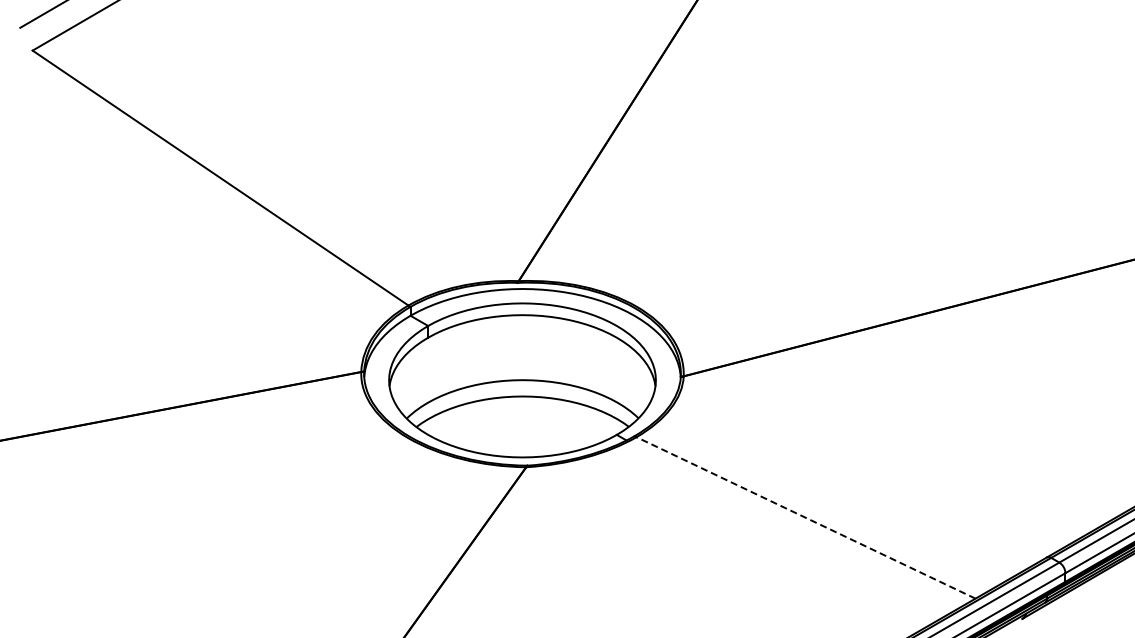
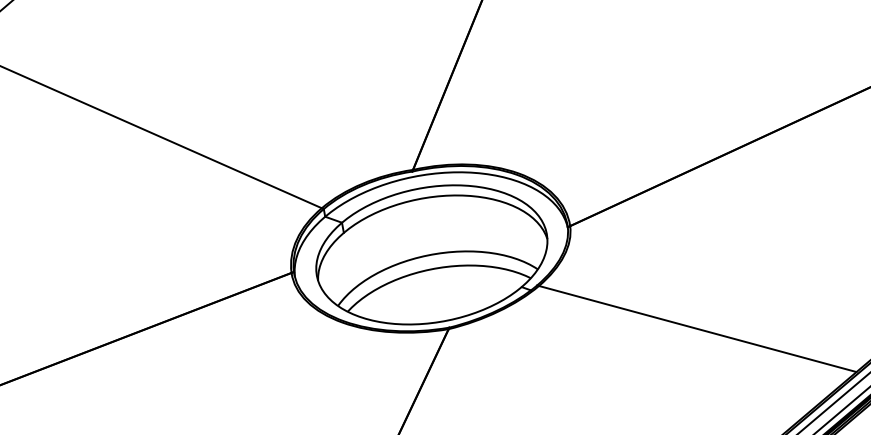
line: (806, 517) -> (698, 328), dashed -> solid

